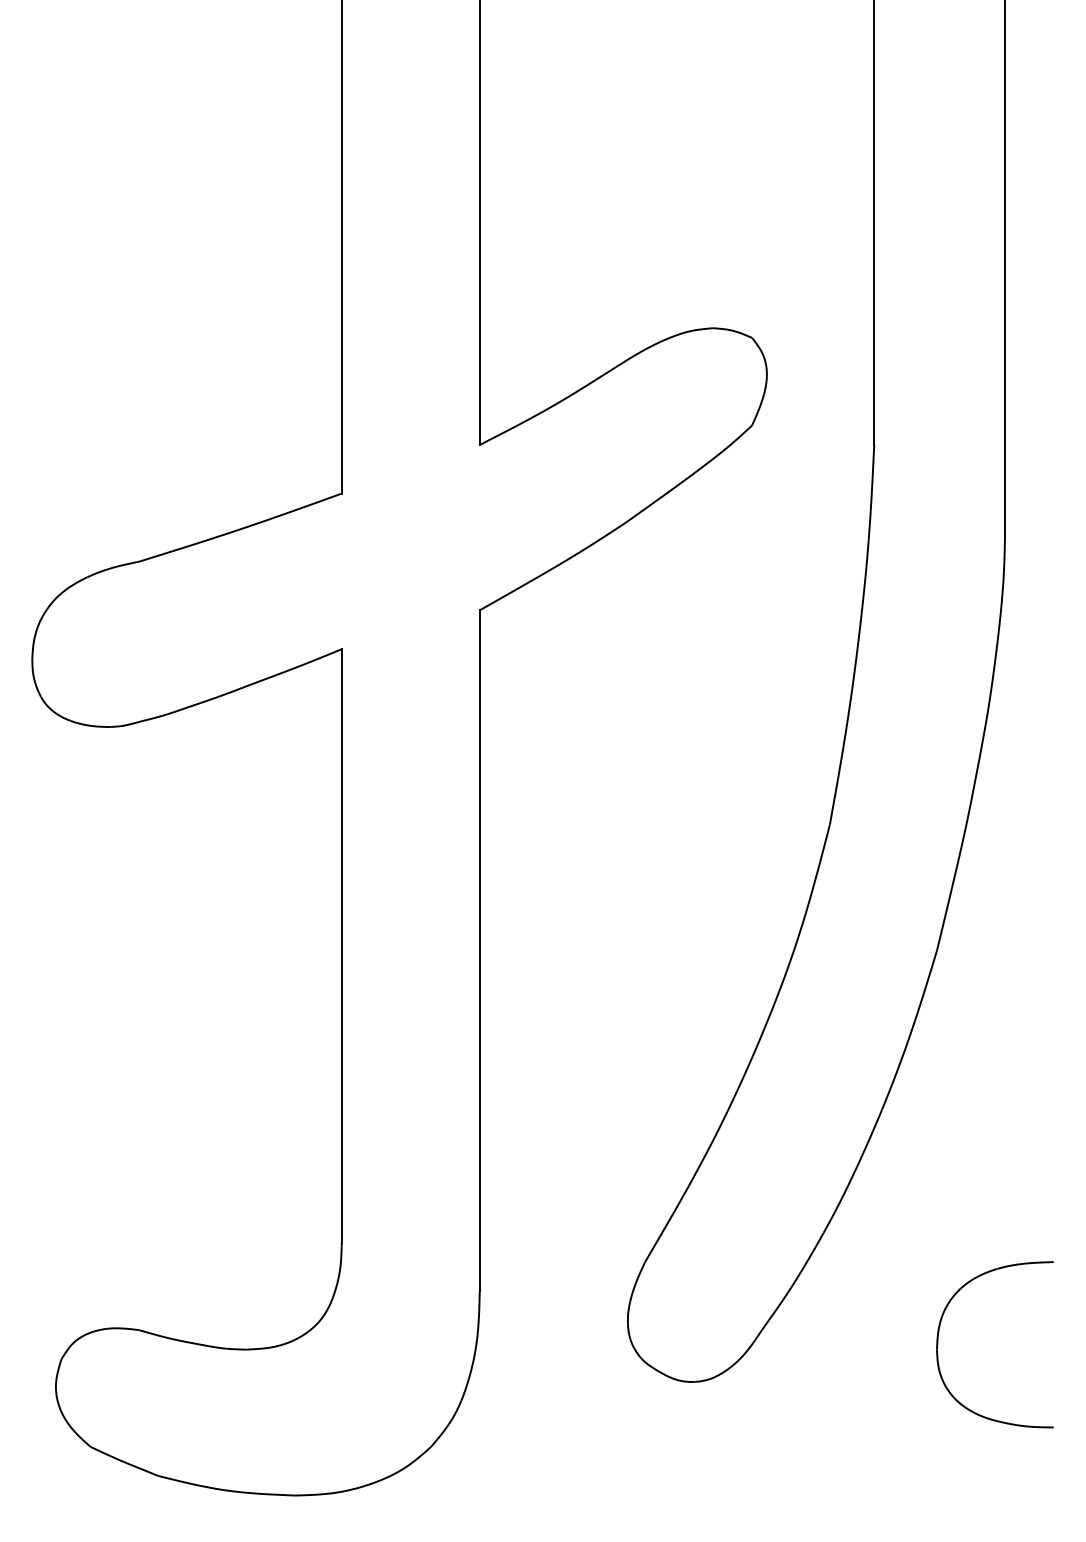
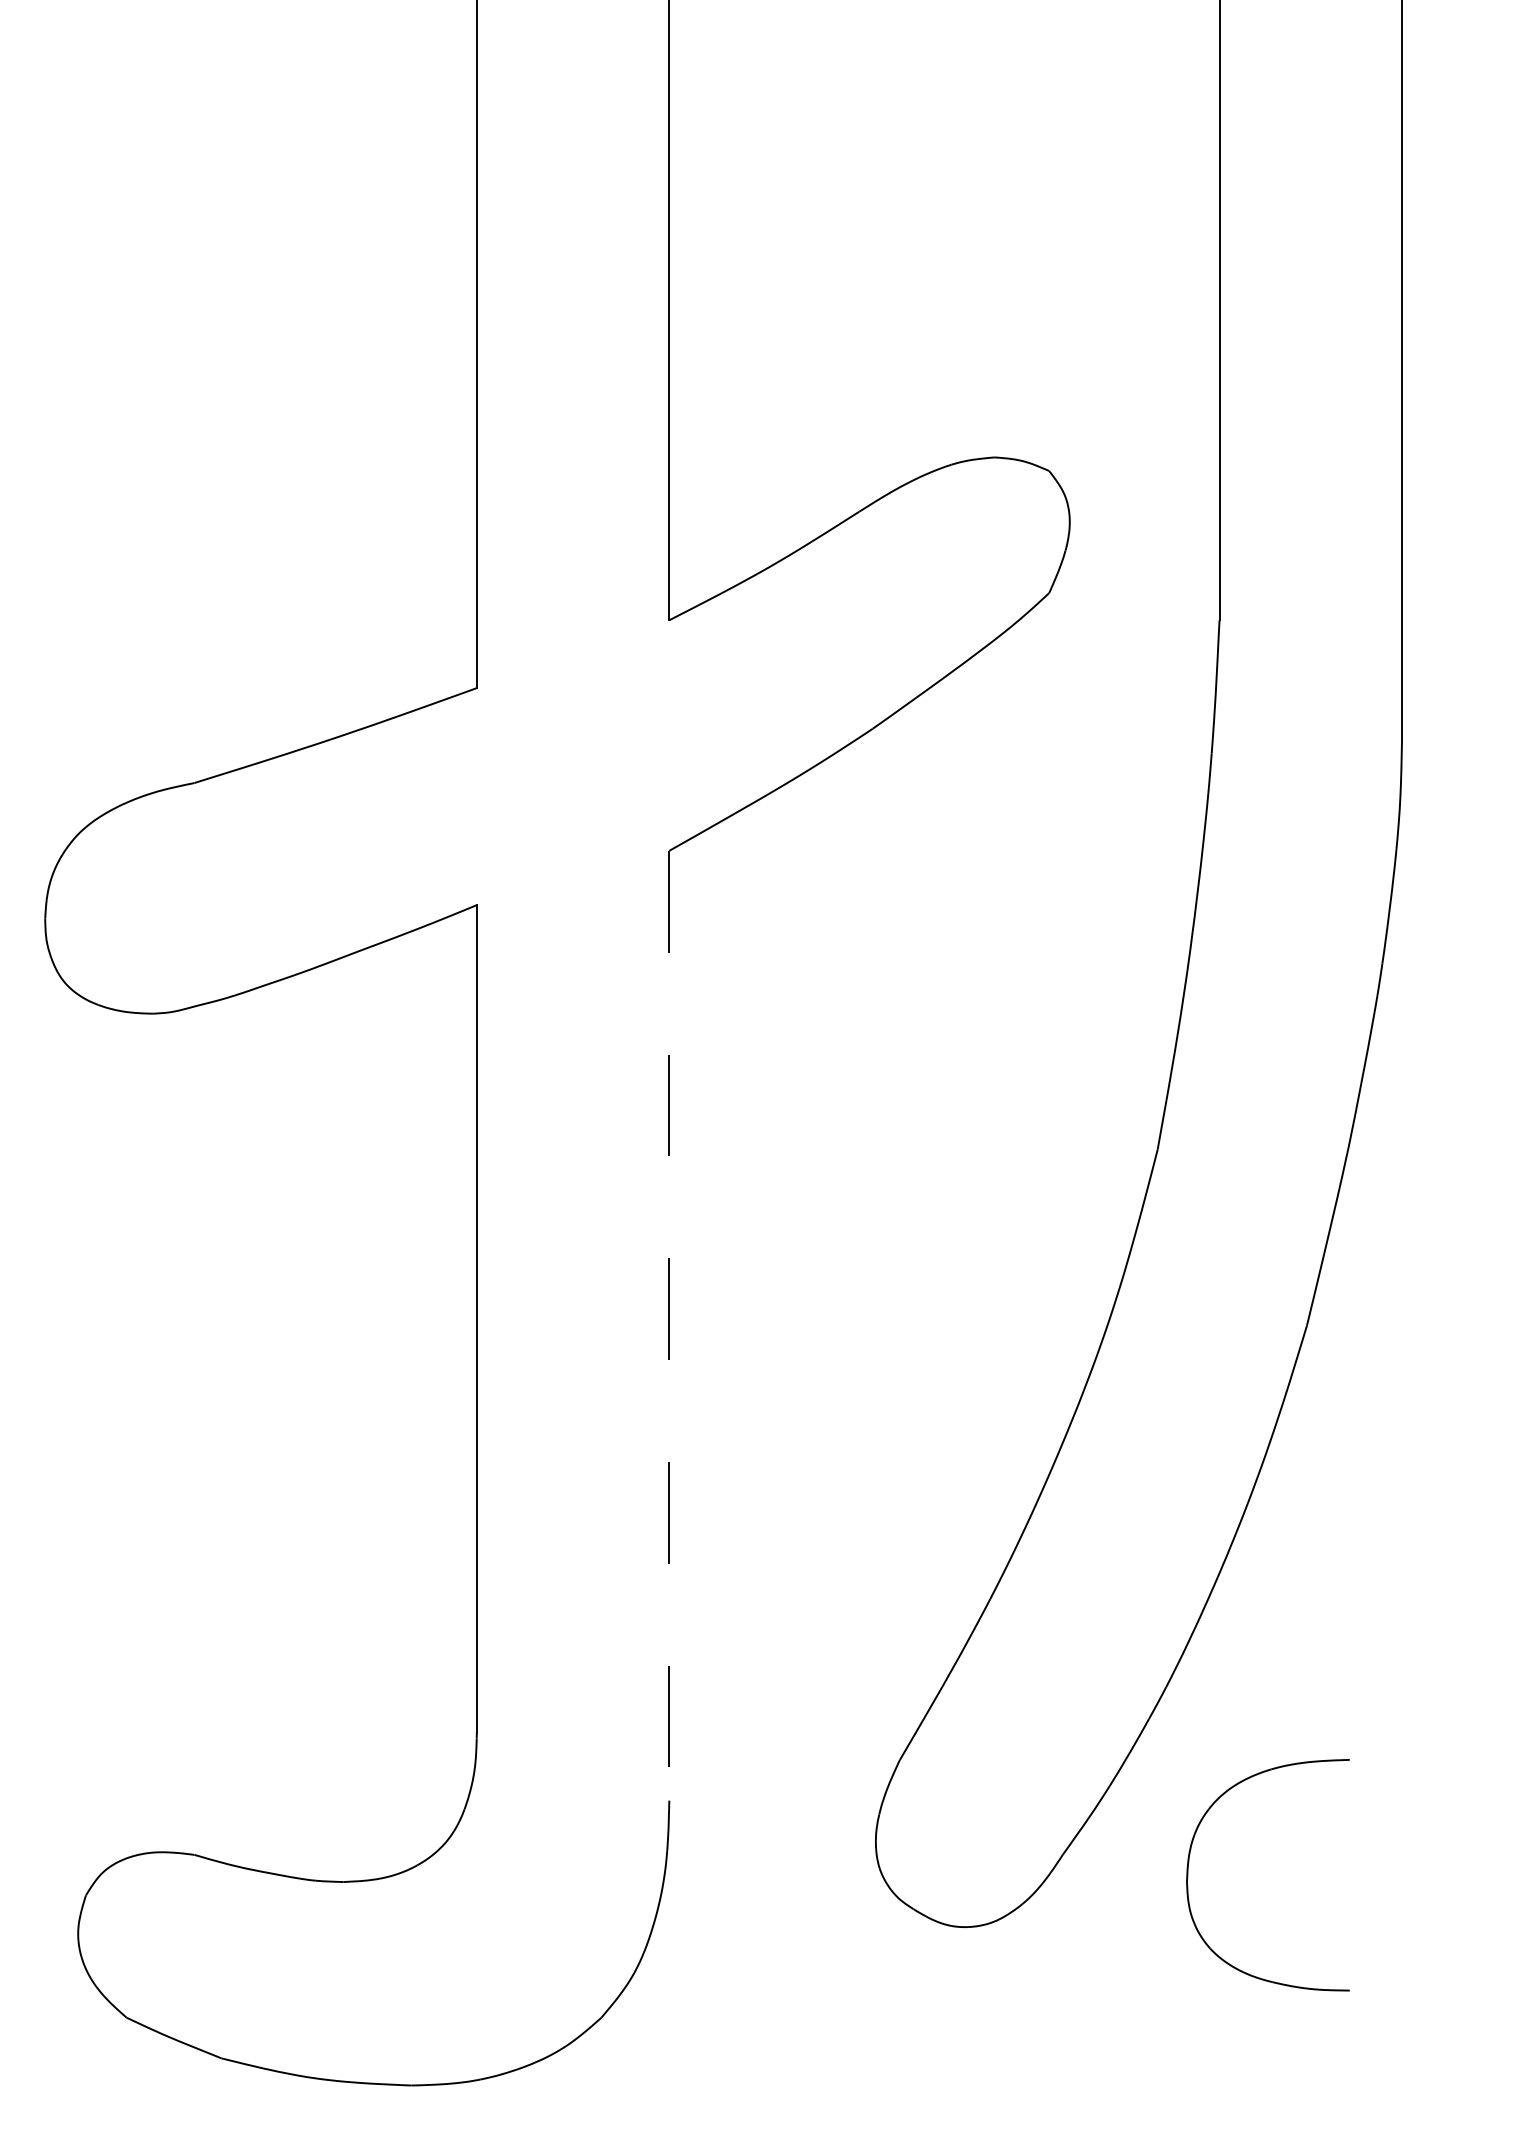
line: (479, 950) -> (669, 1325), solid -> dashed
part: (938, 1344) -> (1188, 1875), moved

